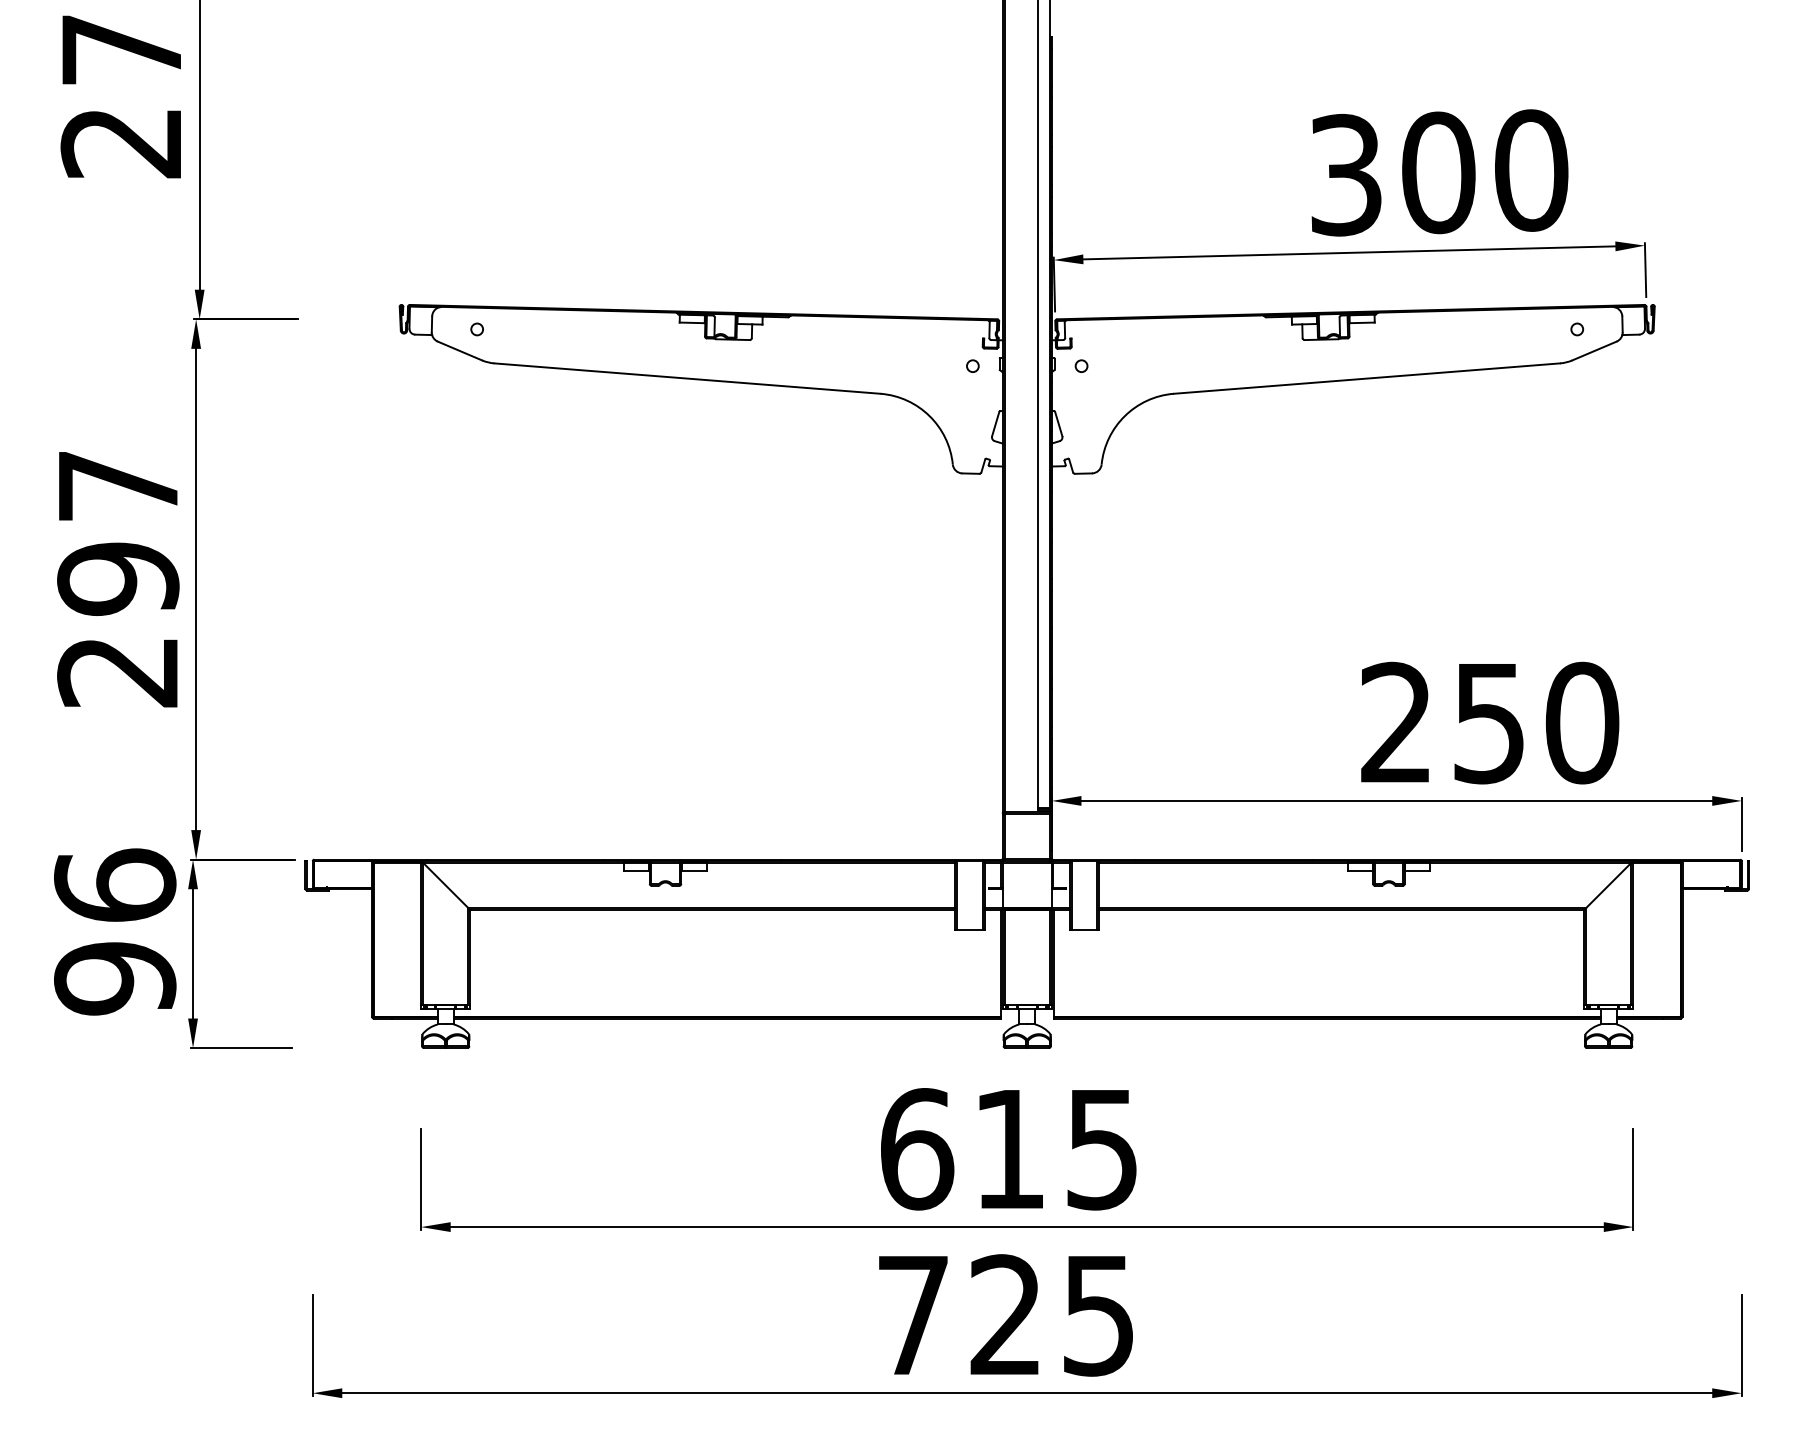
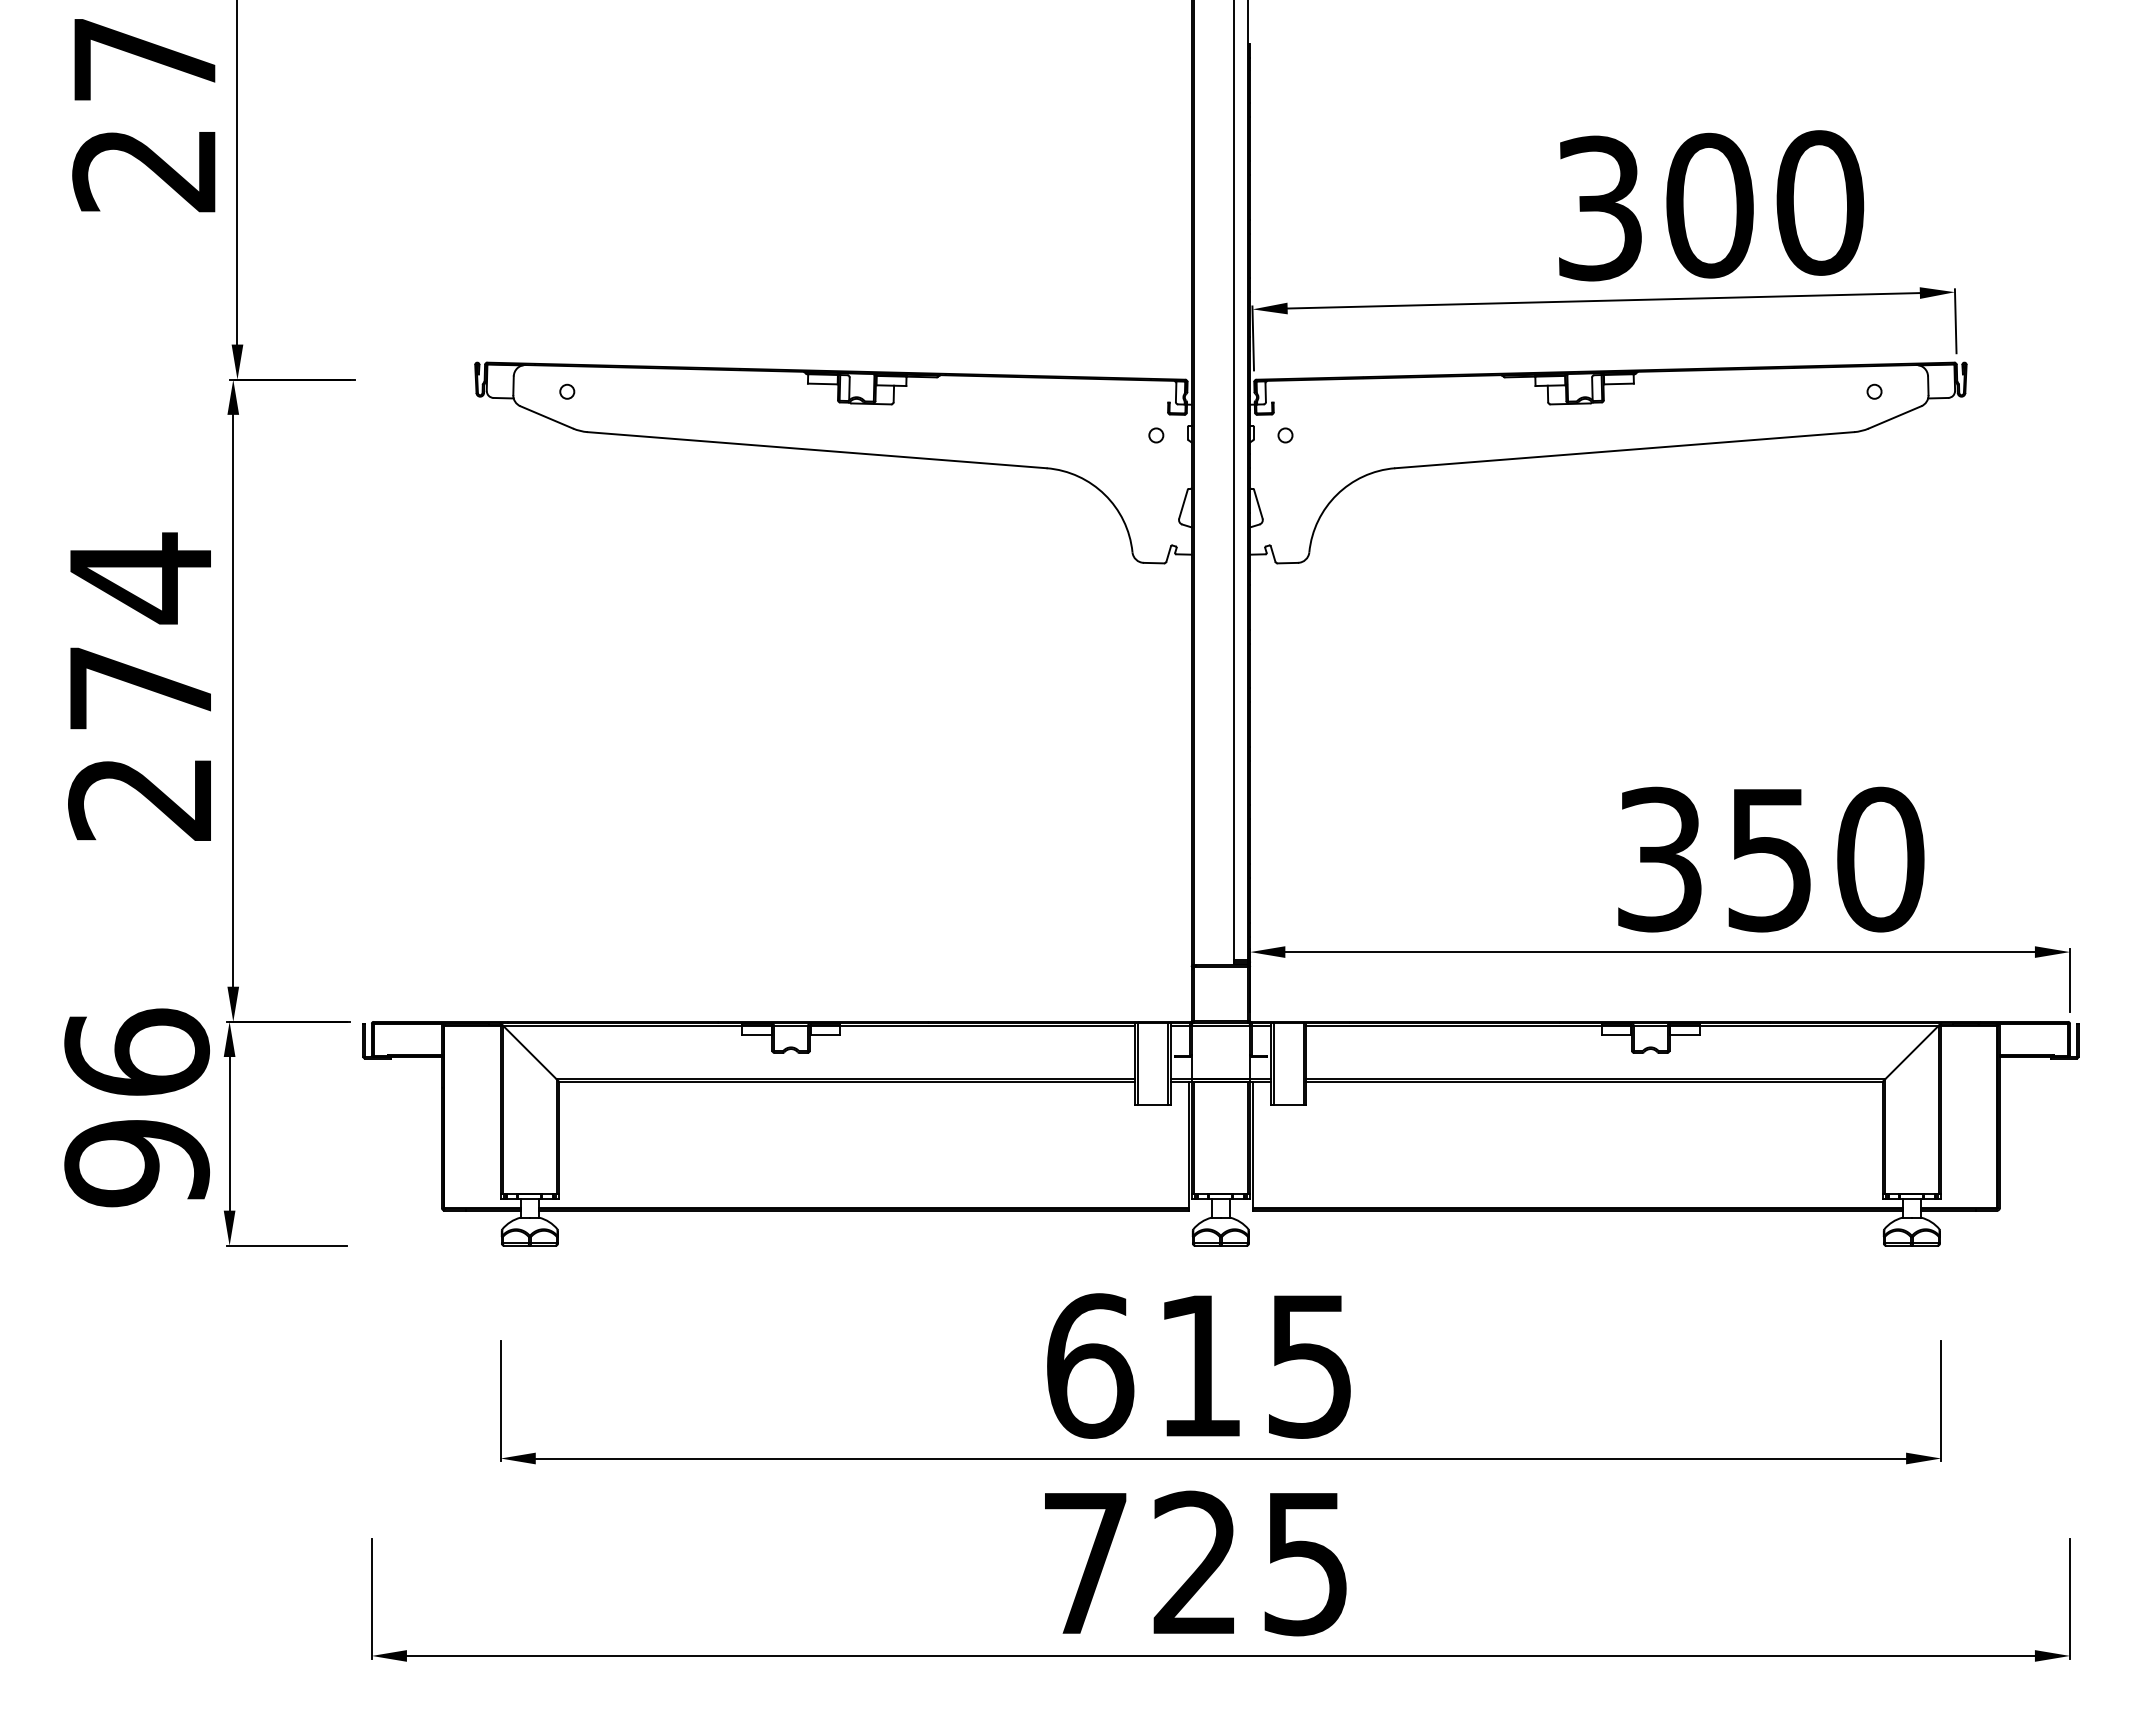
text: (118, 532) -> (140, 632), 297 -> 274
text: (1396, 723) -> (1659, 859), 250 -> 350

